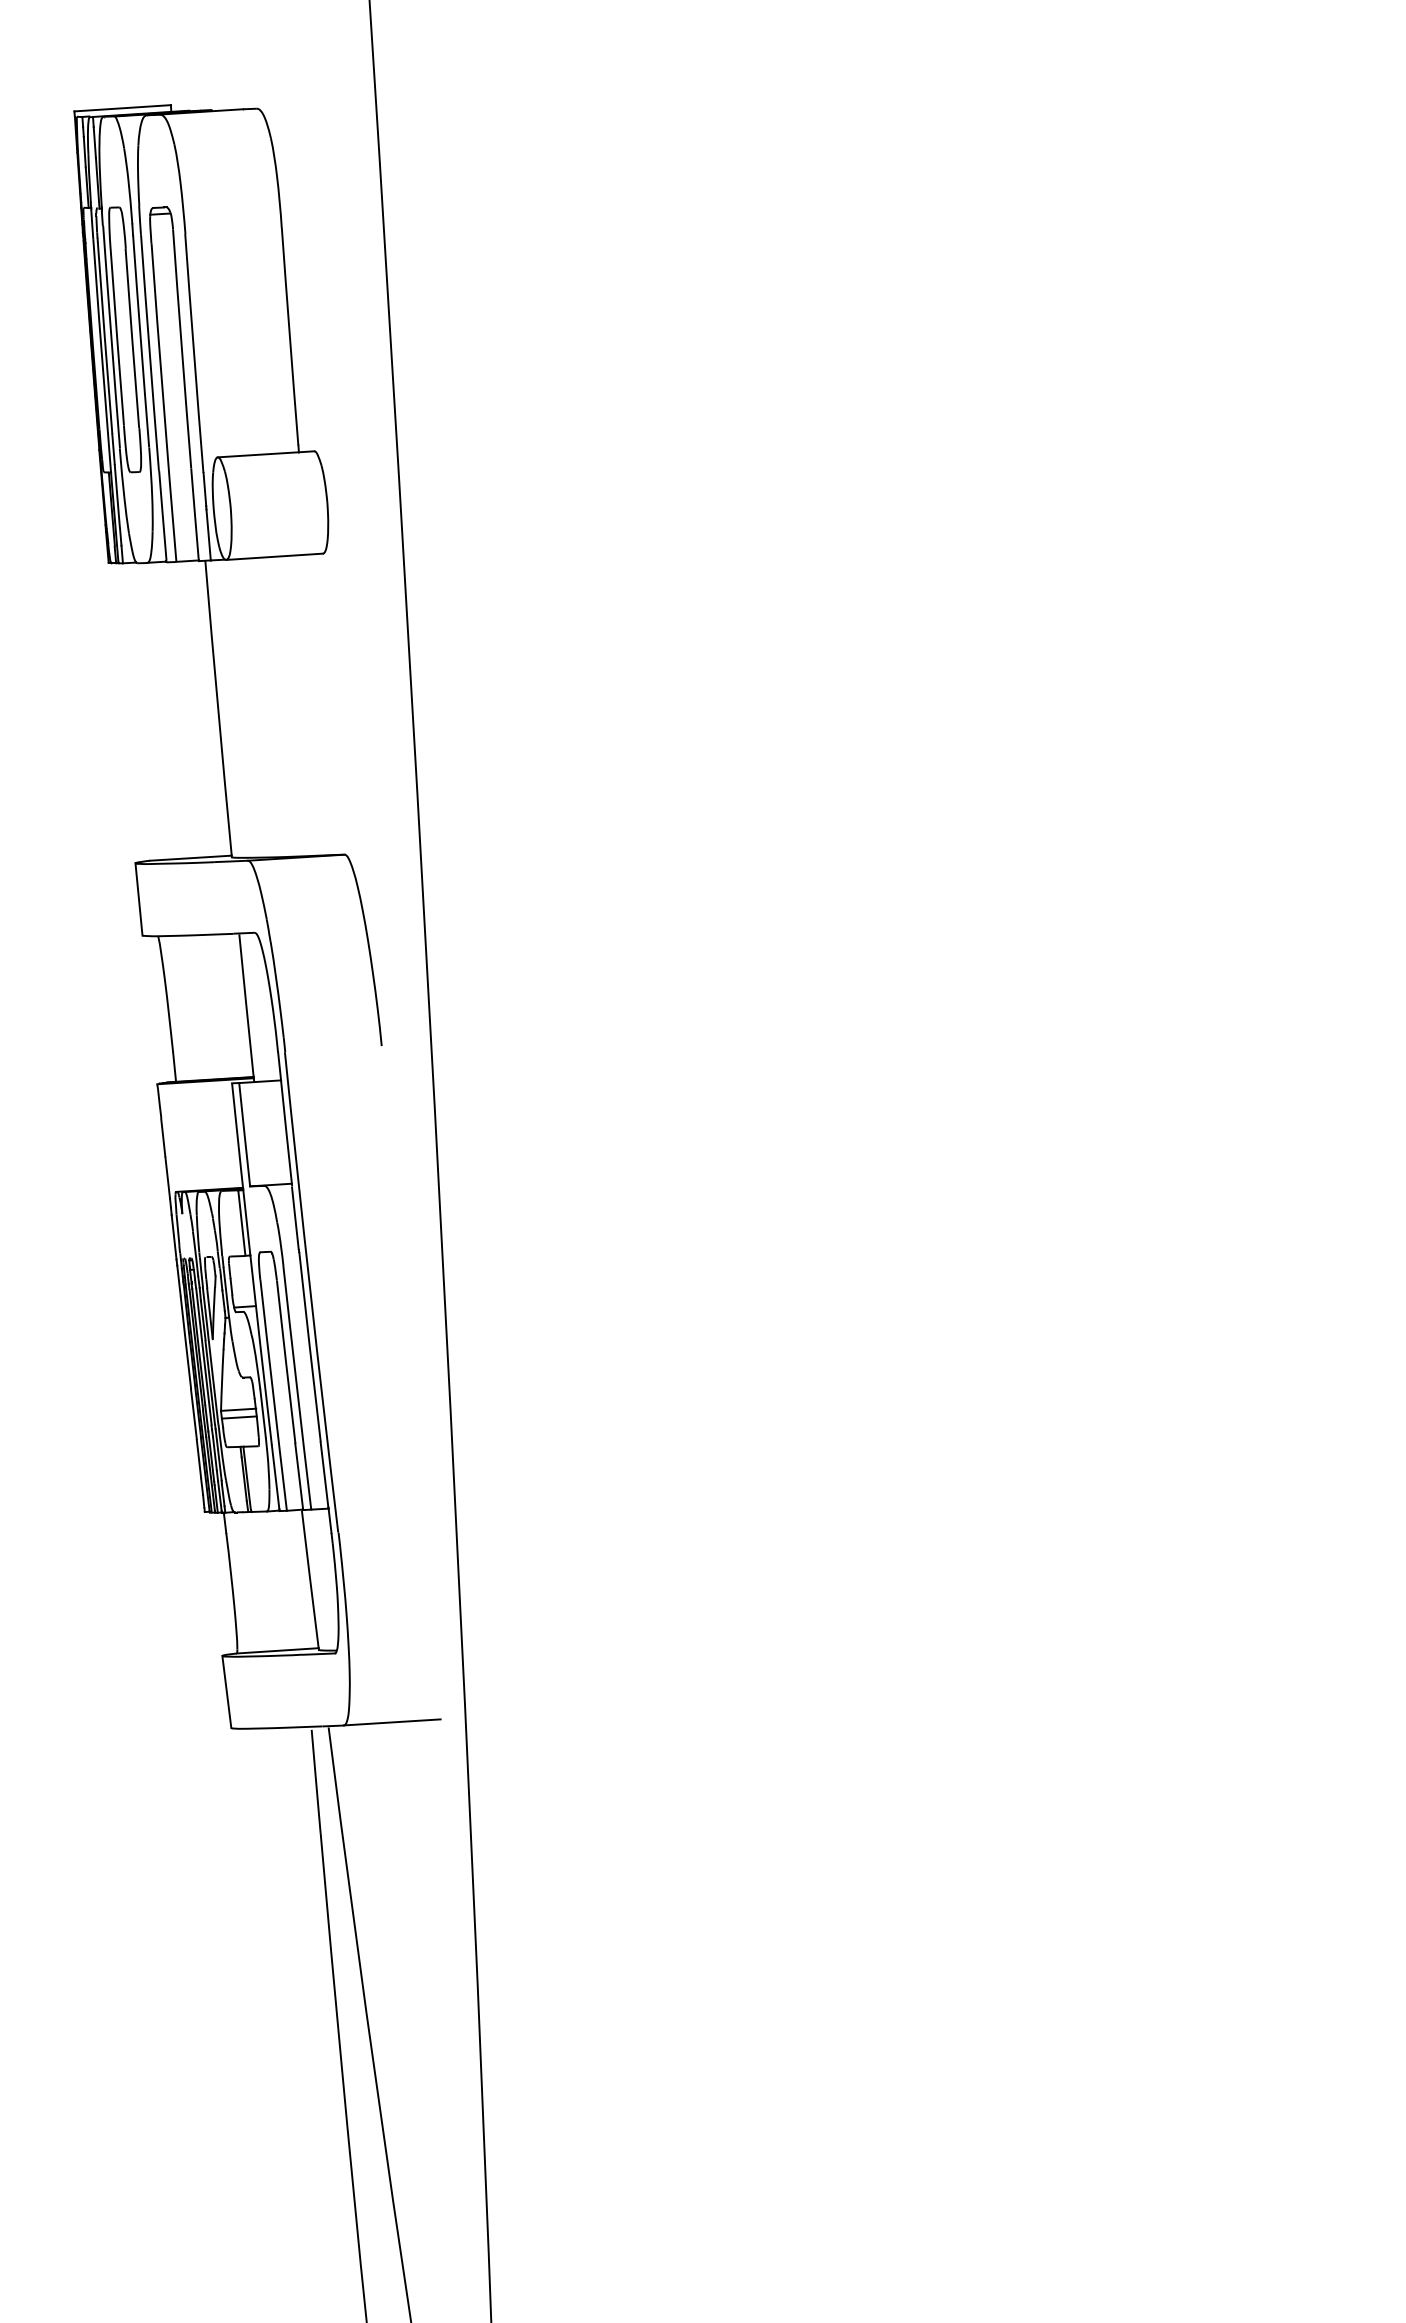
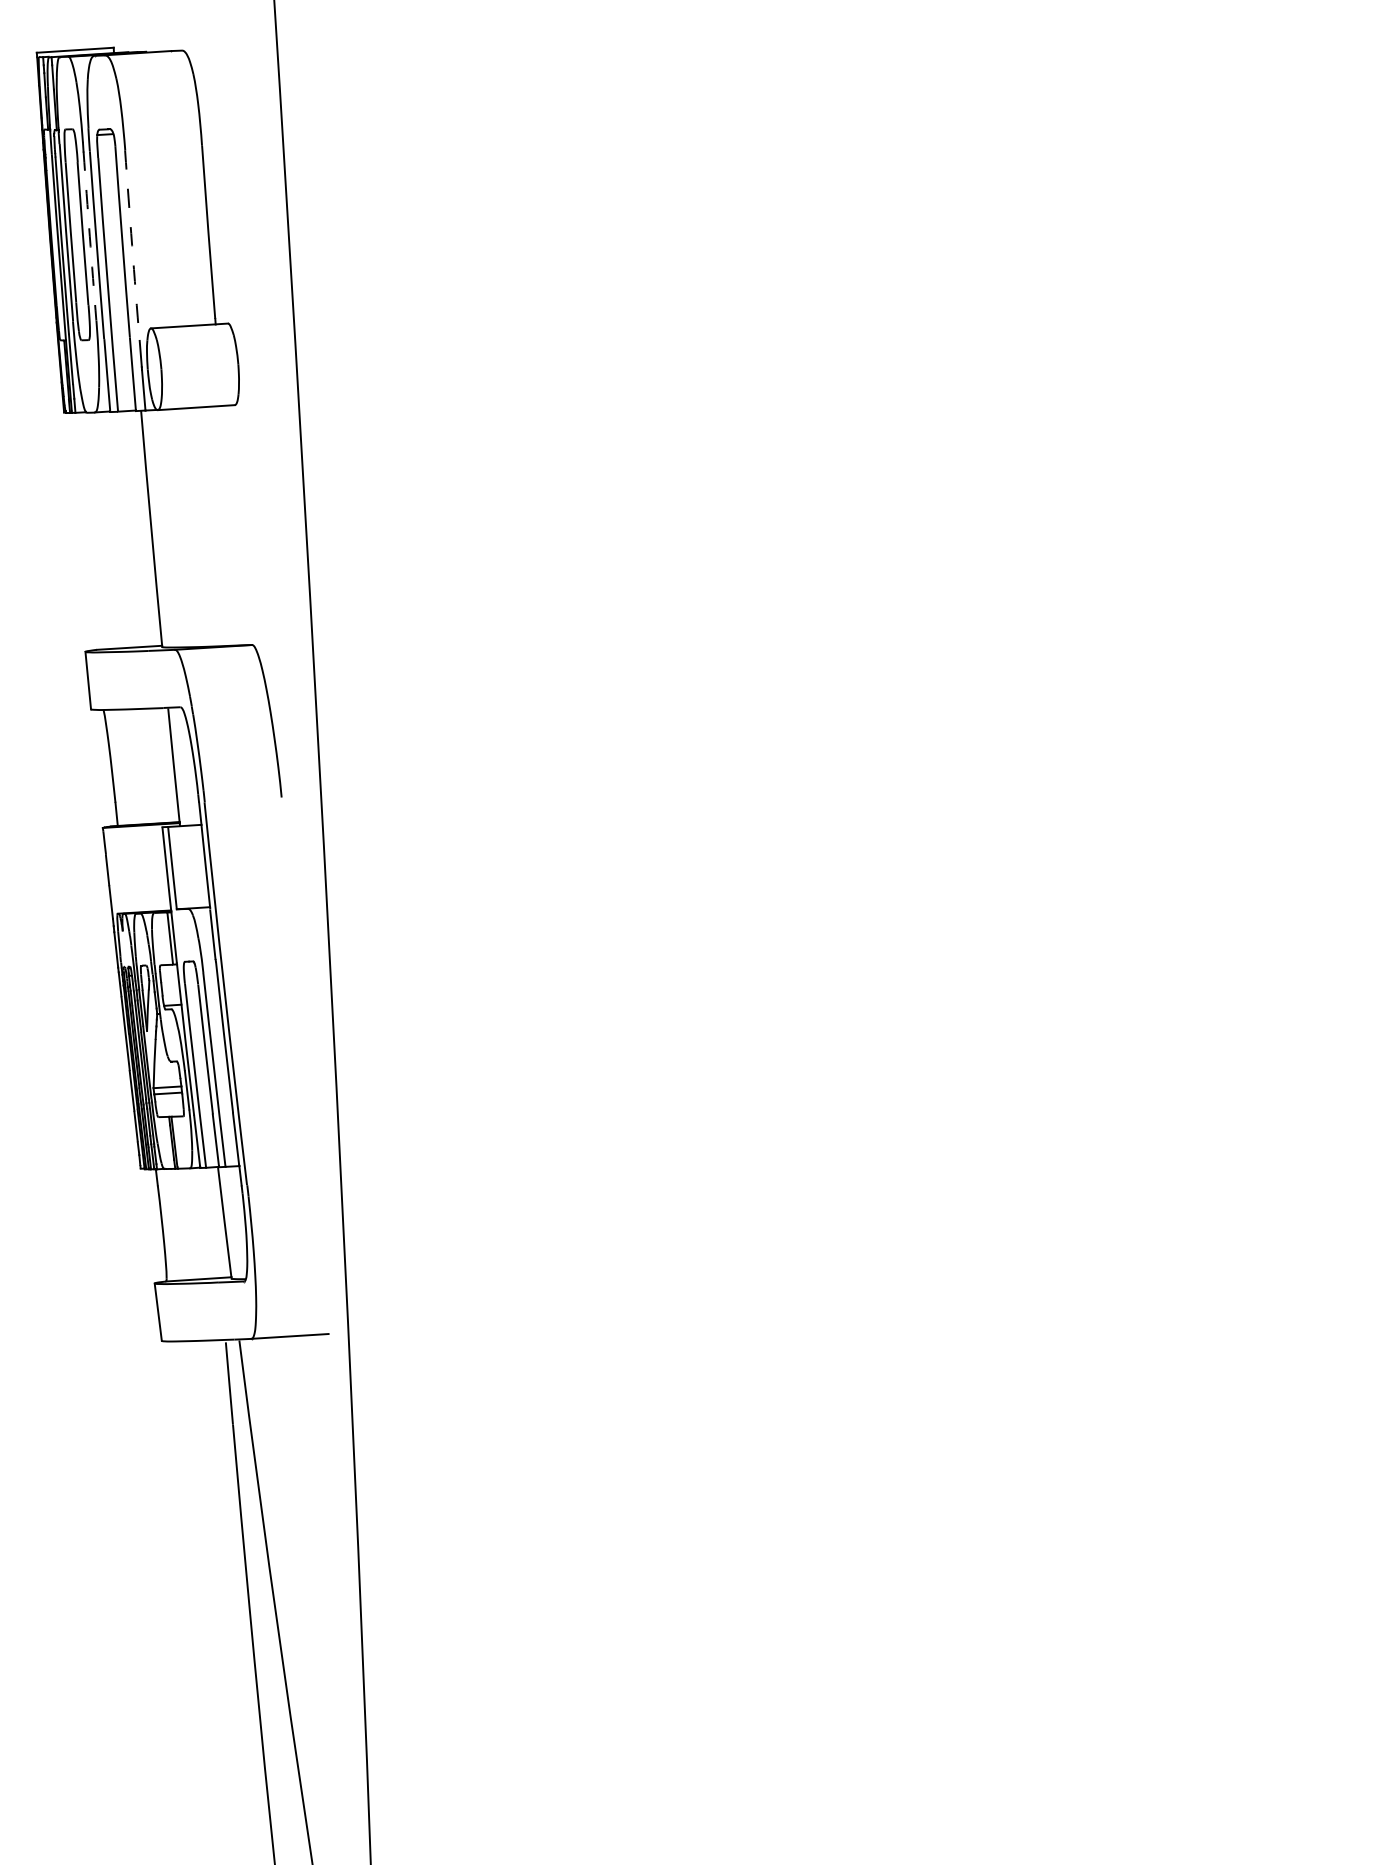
arc: (140, 342) -> (89, 236), solid -> dashed
arc: (194, 353) -> (132, 245), solid -> dashed

